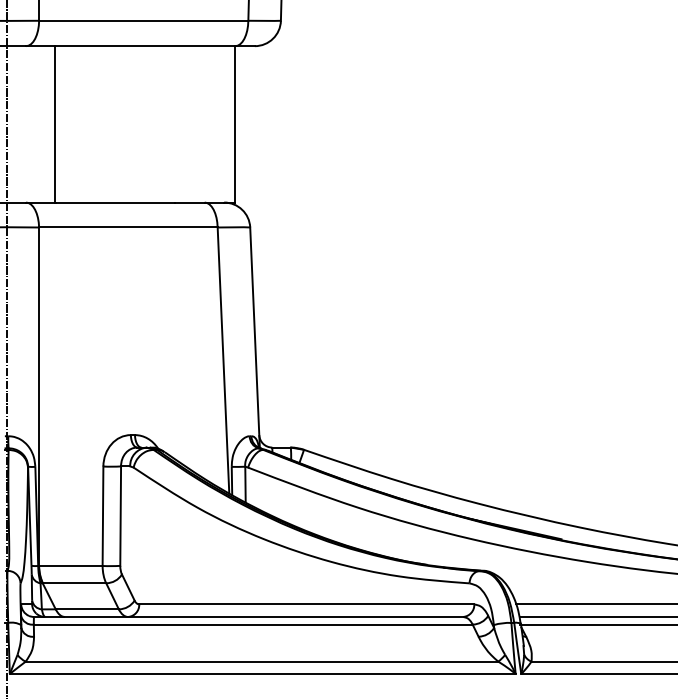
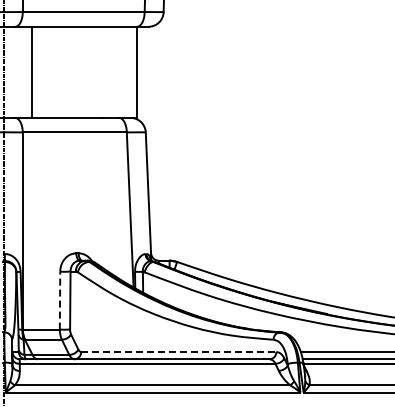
line: (103, 516) -> (60, 300), solid -> dashed
line: (306, 603) -> (178, 351), solid -> dashed

